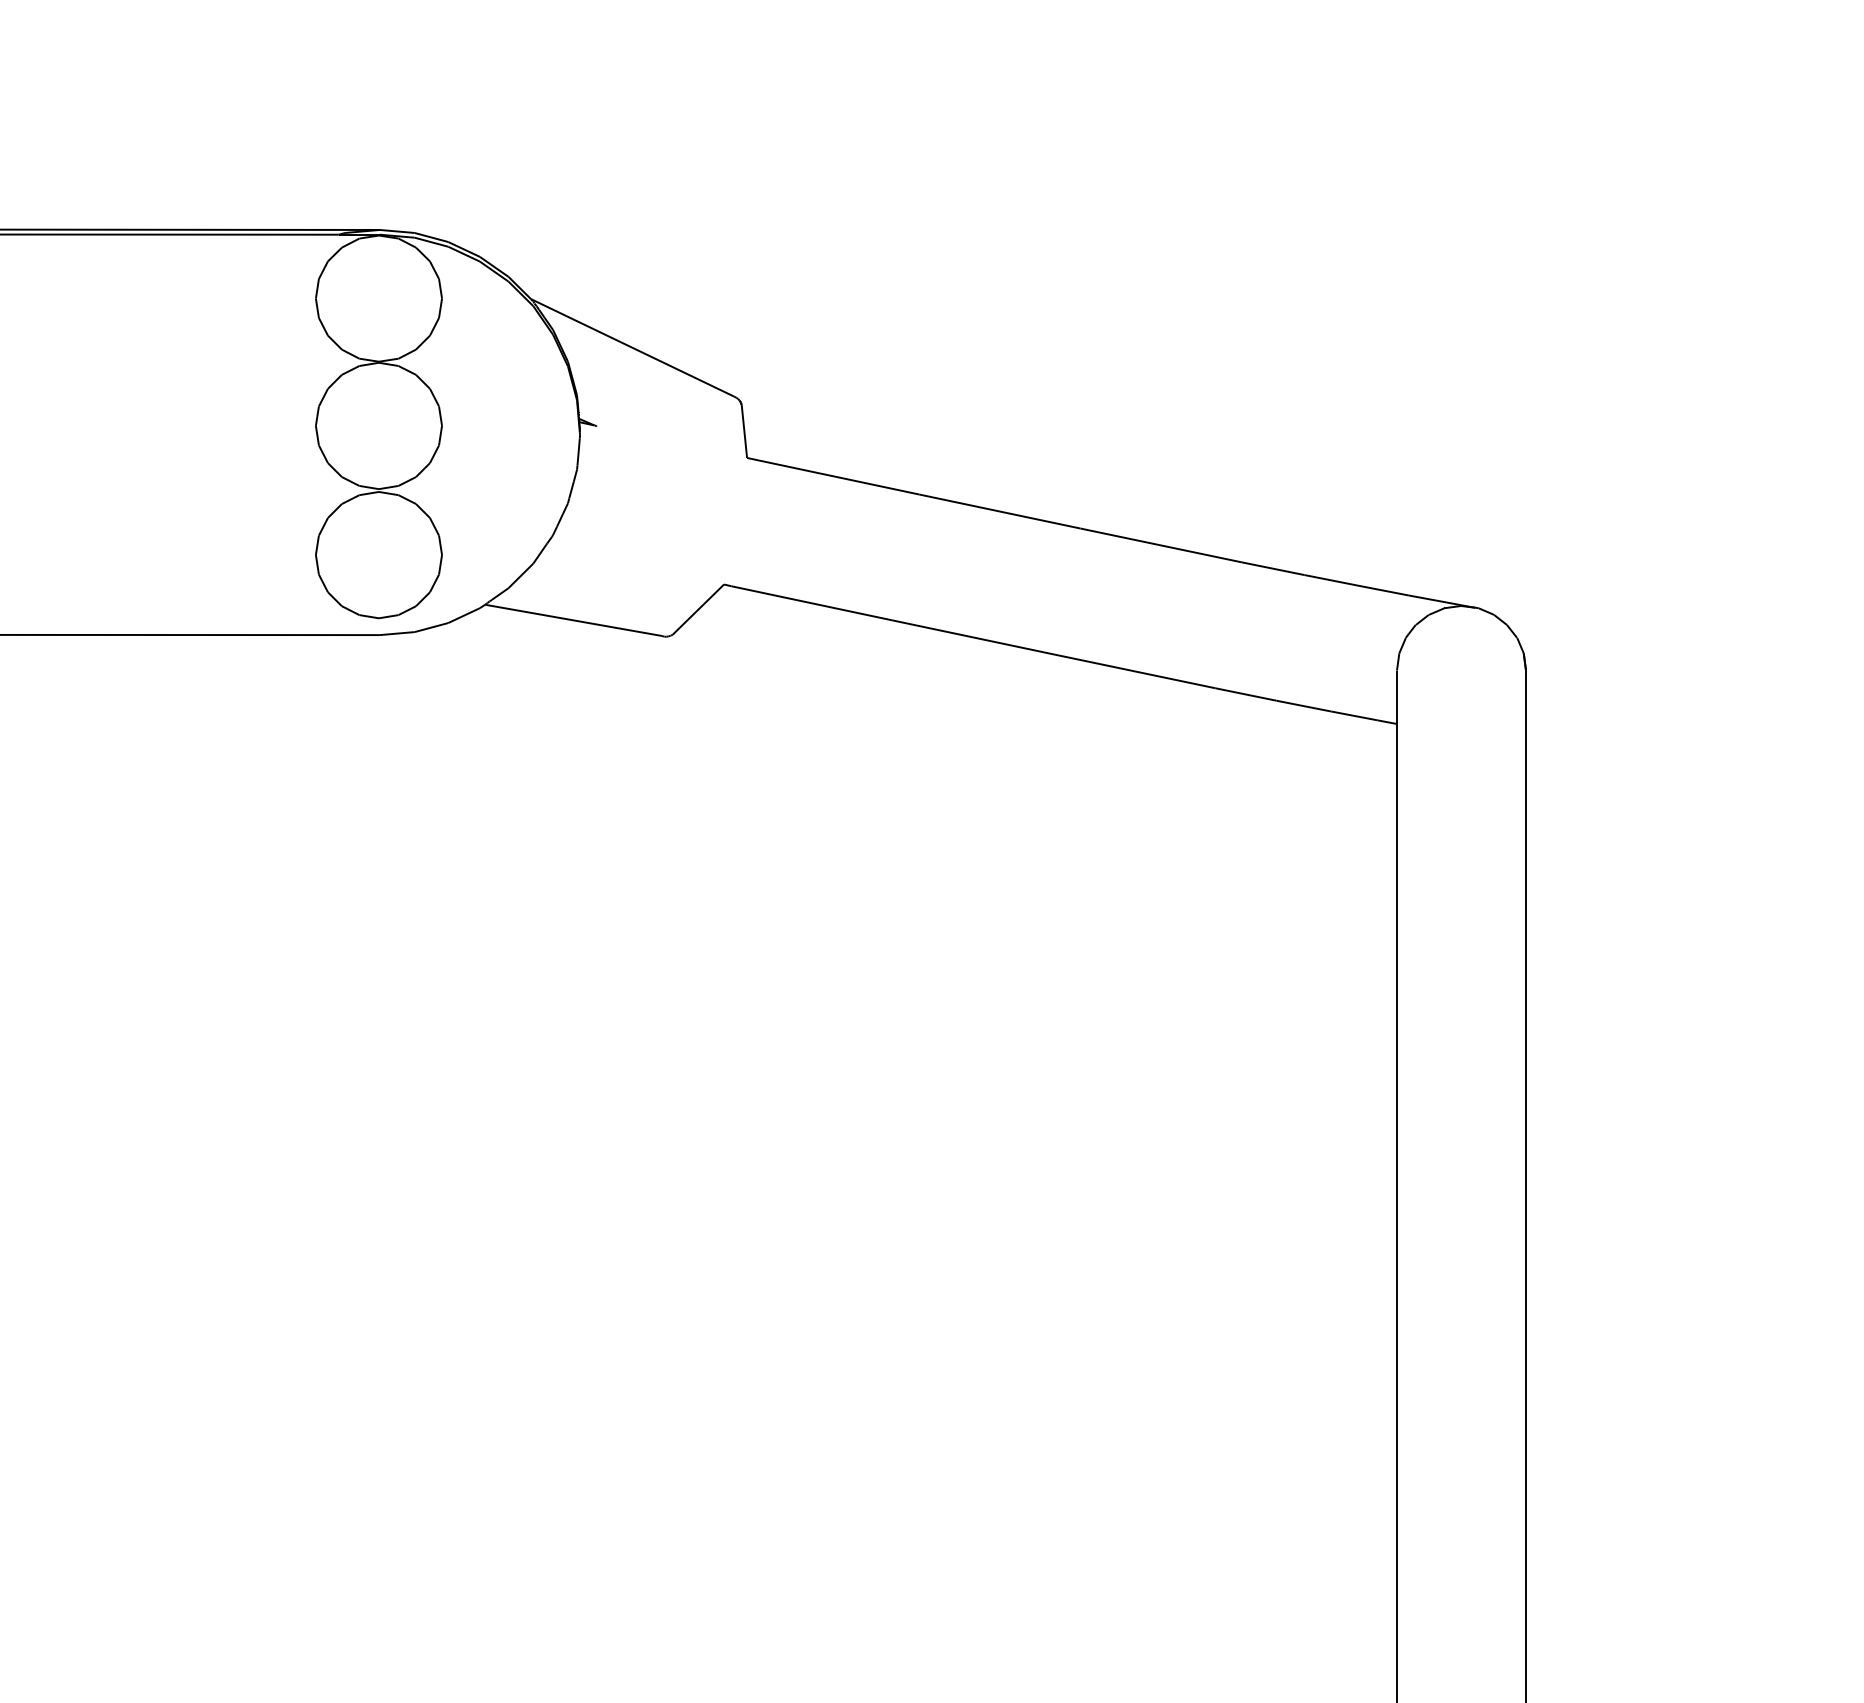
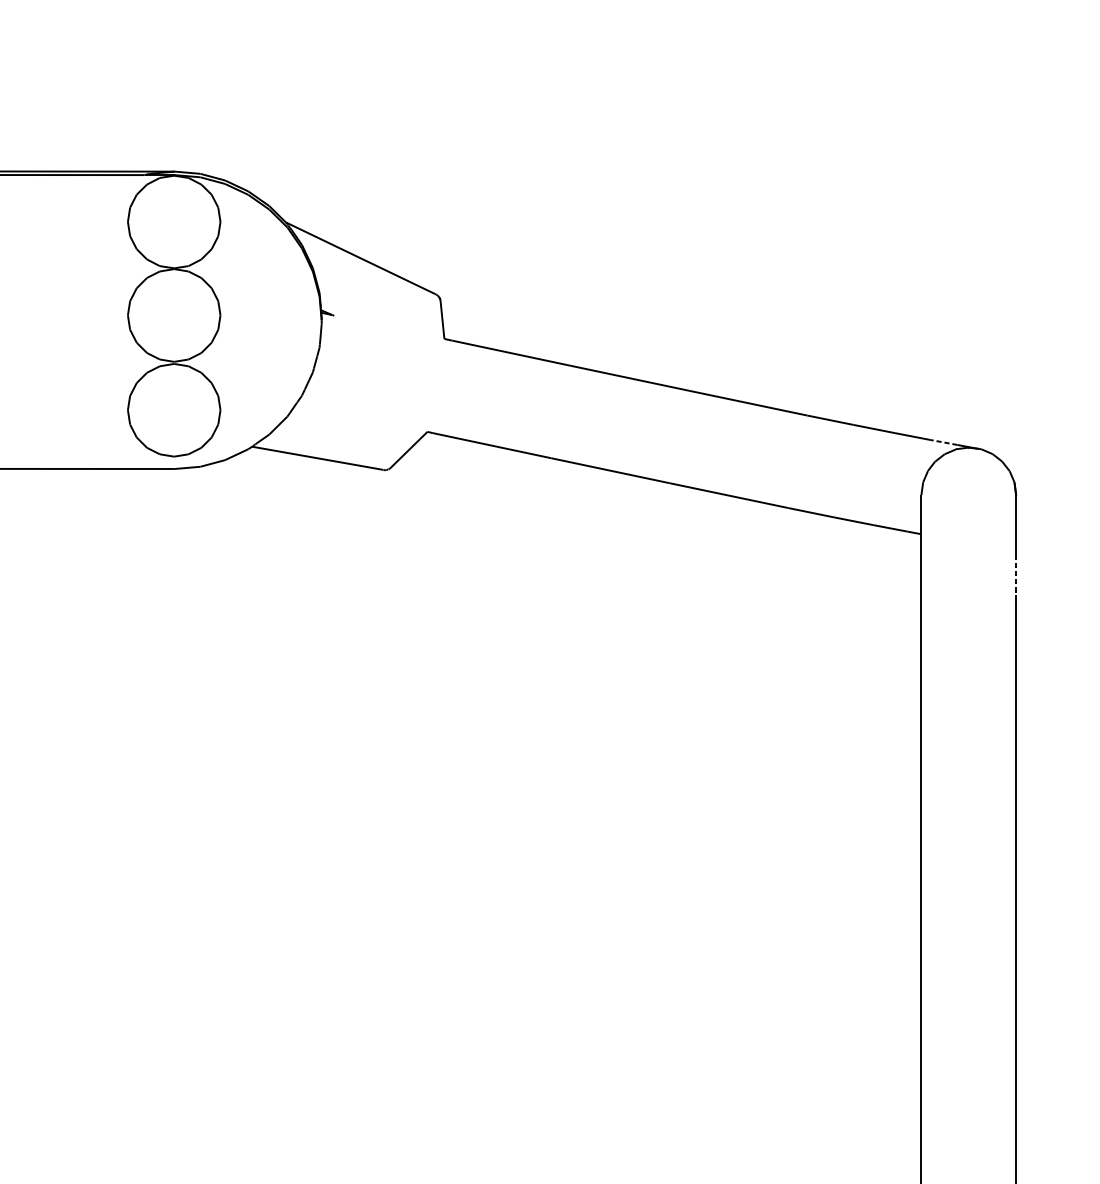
line: (1427, 598) -> (943, 442), solid -> dashed
line: (1525, 784) -> (1015, 578), solid -> dashed

